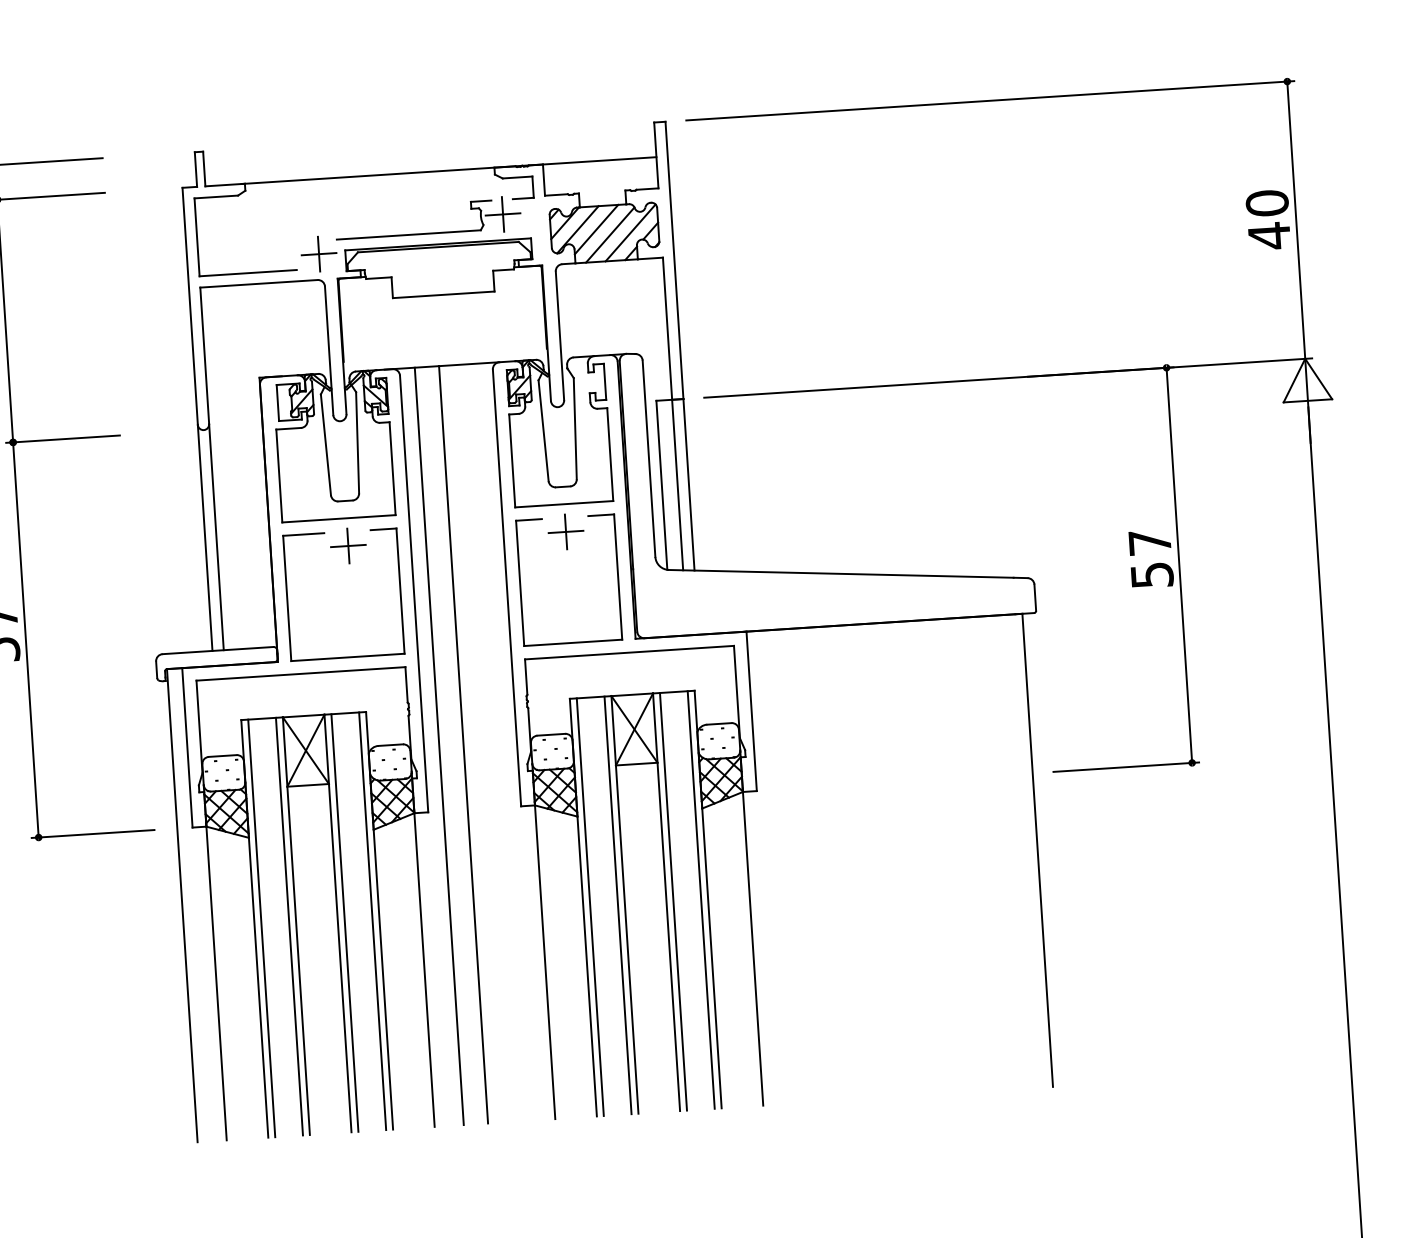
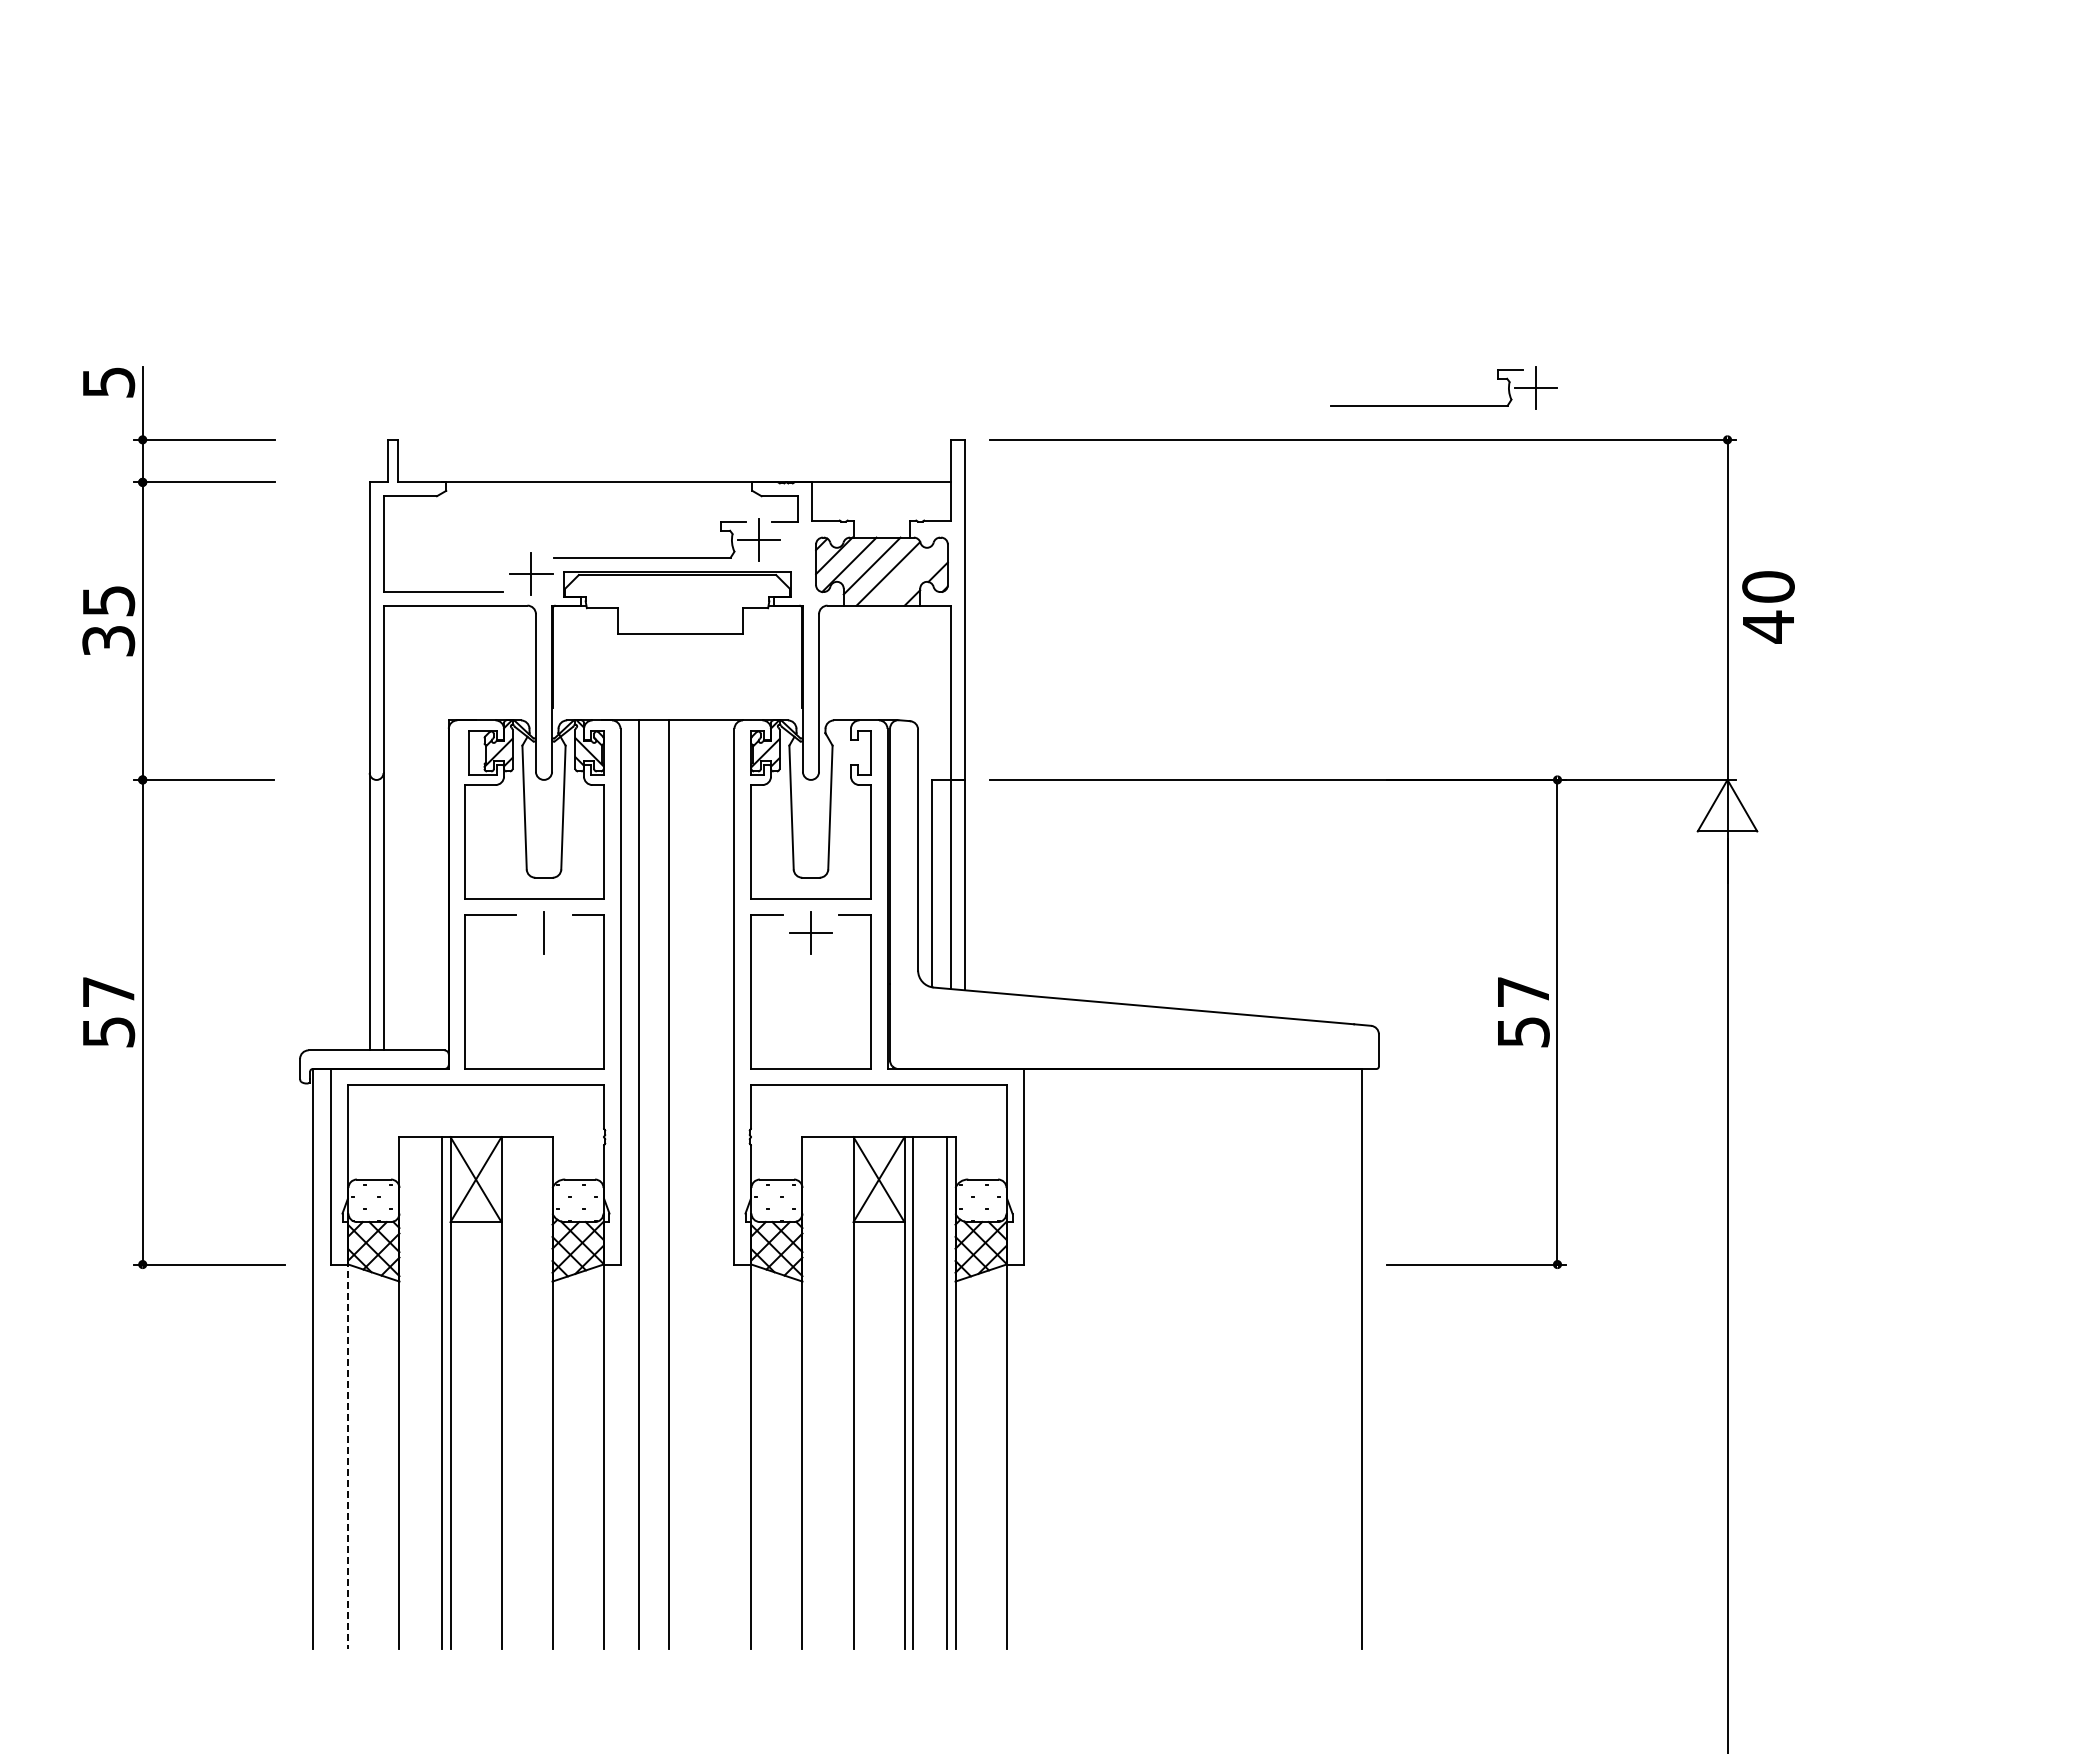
part: (1053, 68) -> (1443, 405), added
text: (1268, 220) -> (1768, 607), moved
line: (630, 232) -> (913, 572), removed
line: (347, 545) -> (543, 932), removed
line: (618, 905) -> (845, 1393), removed
line: (589, 907) -> (810, 1393), removed
line: (373, 921) -> (544, 1393), removed
line: (345, 923) -> (510, 1393), removed
line: (261, 928) -> (407, 1393), removed
line: (216, 982) -> (348, 1455), solid -> dashed

